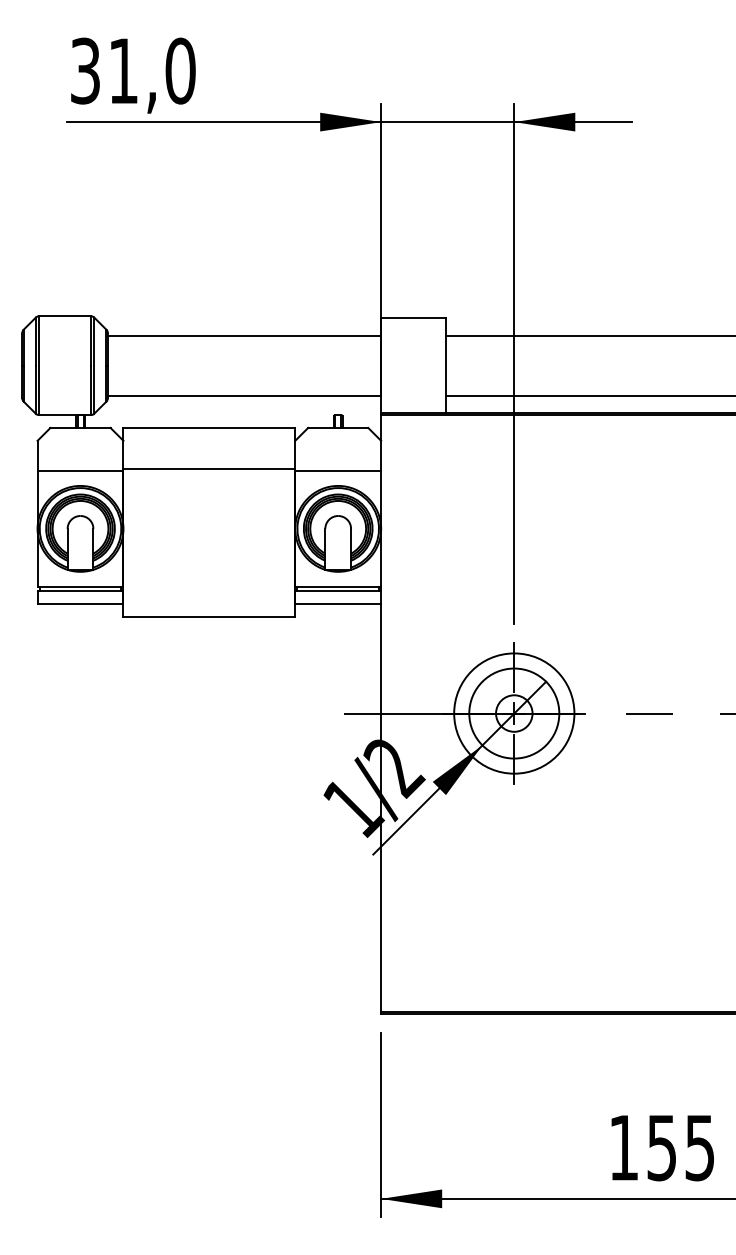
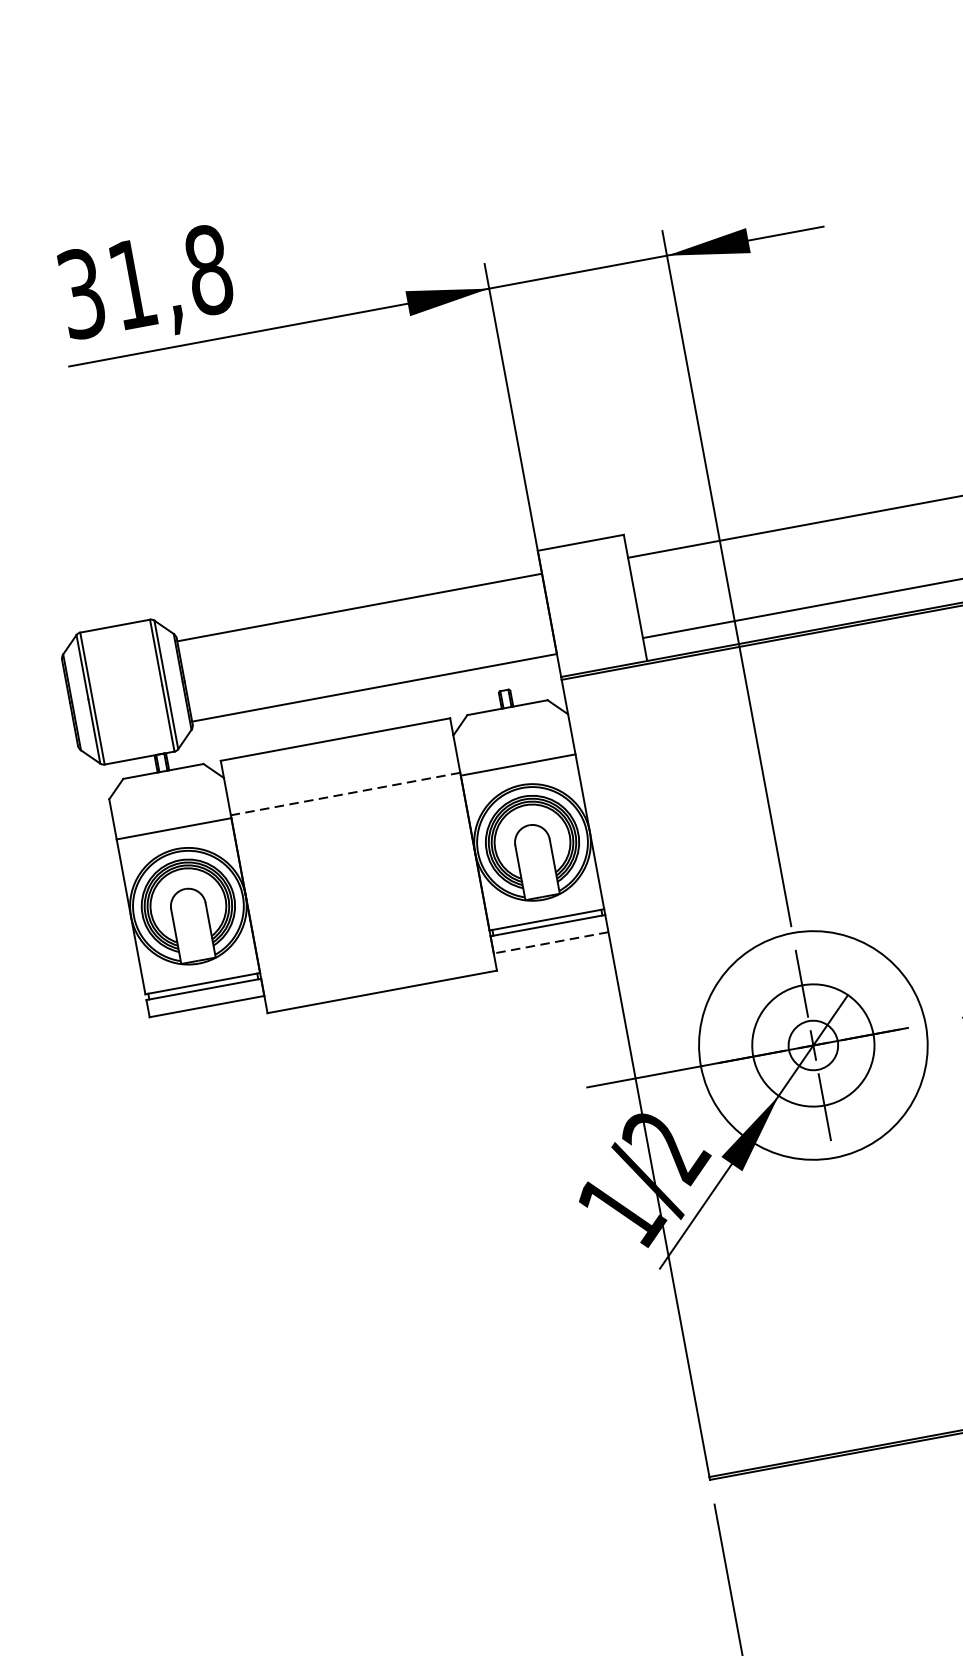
text: (180, 71) -> (208, 270), 31,0 -> 31,8
line: (209, 468) -> (345, 793), solid -> dashed
line: (338, 604) -> (551, 943), solid -> dashed
circle: (514, 713) -> (813, 1045), size x1.4

